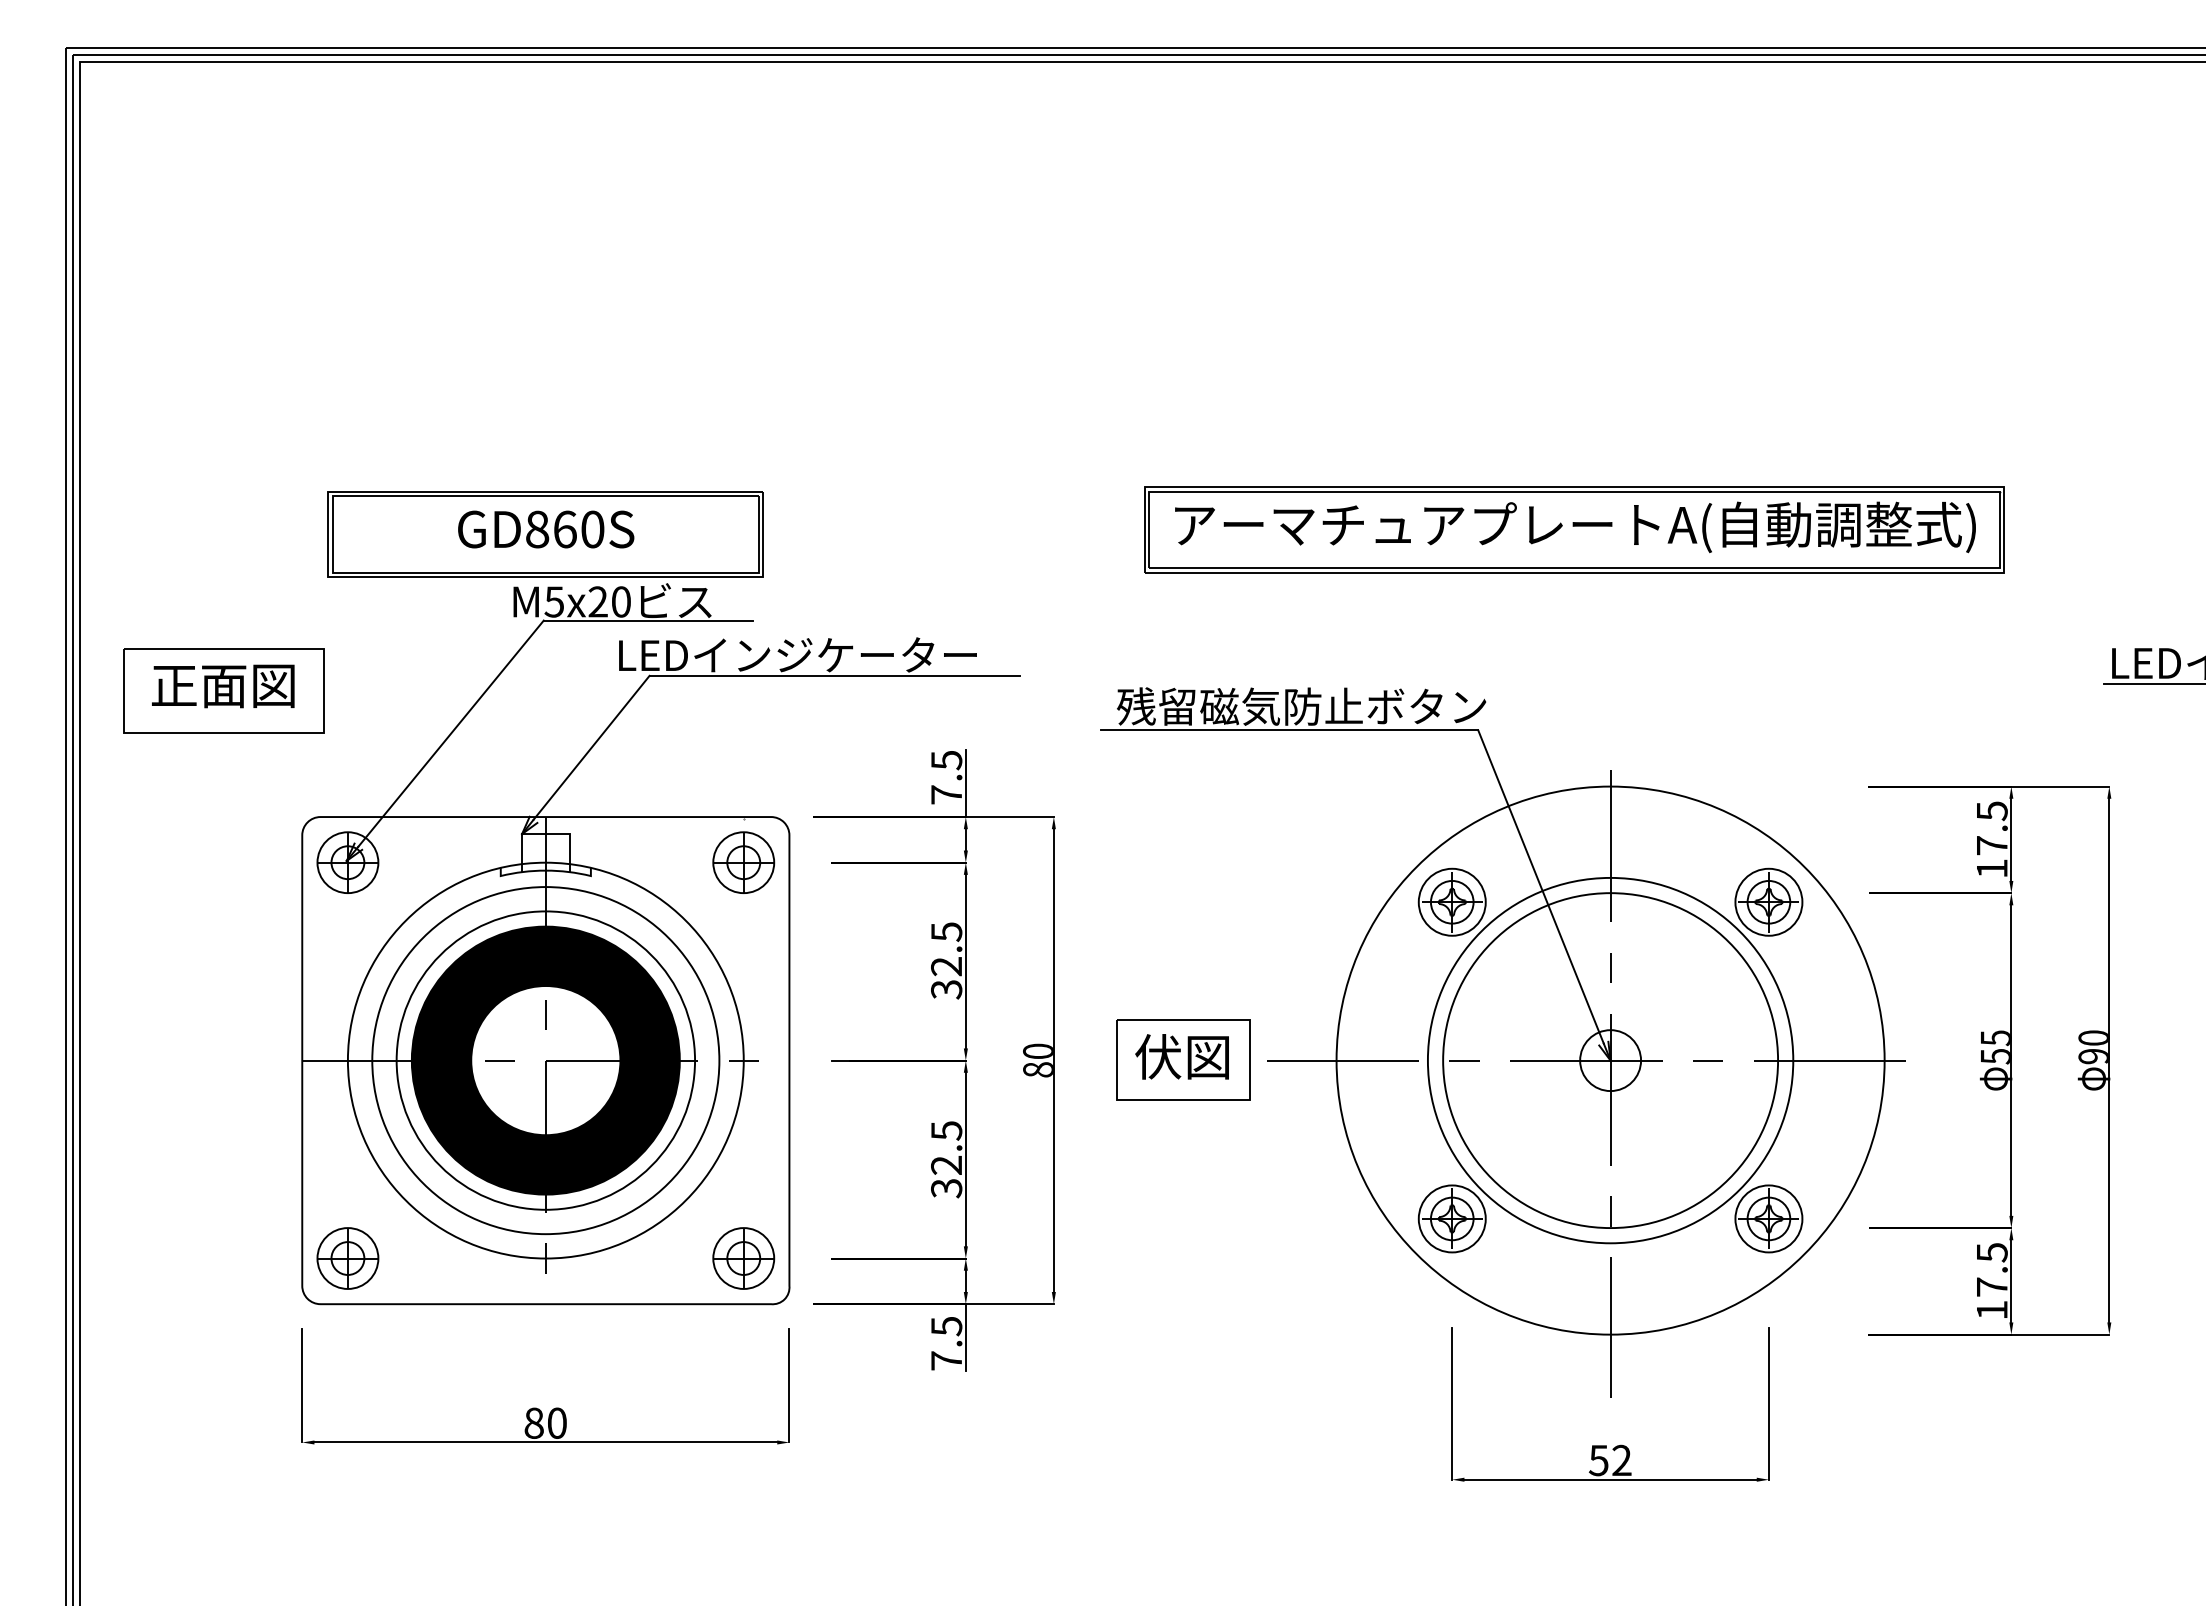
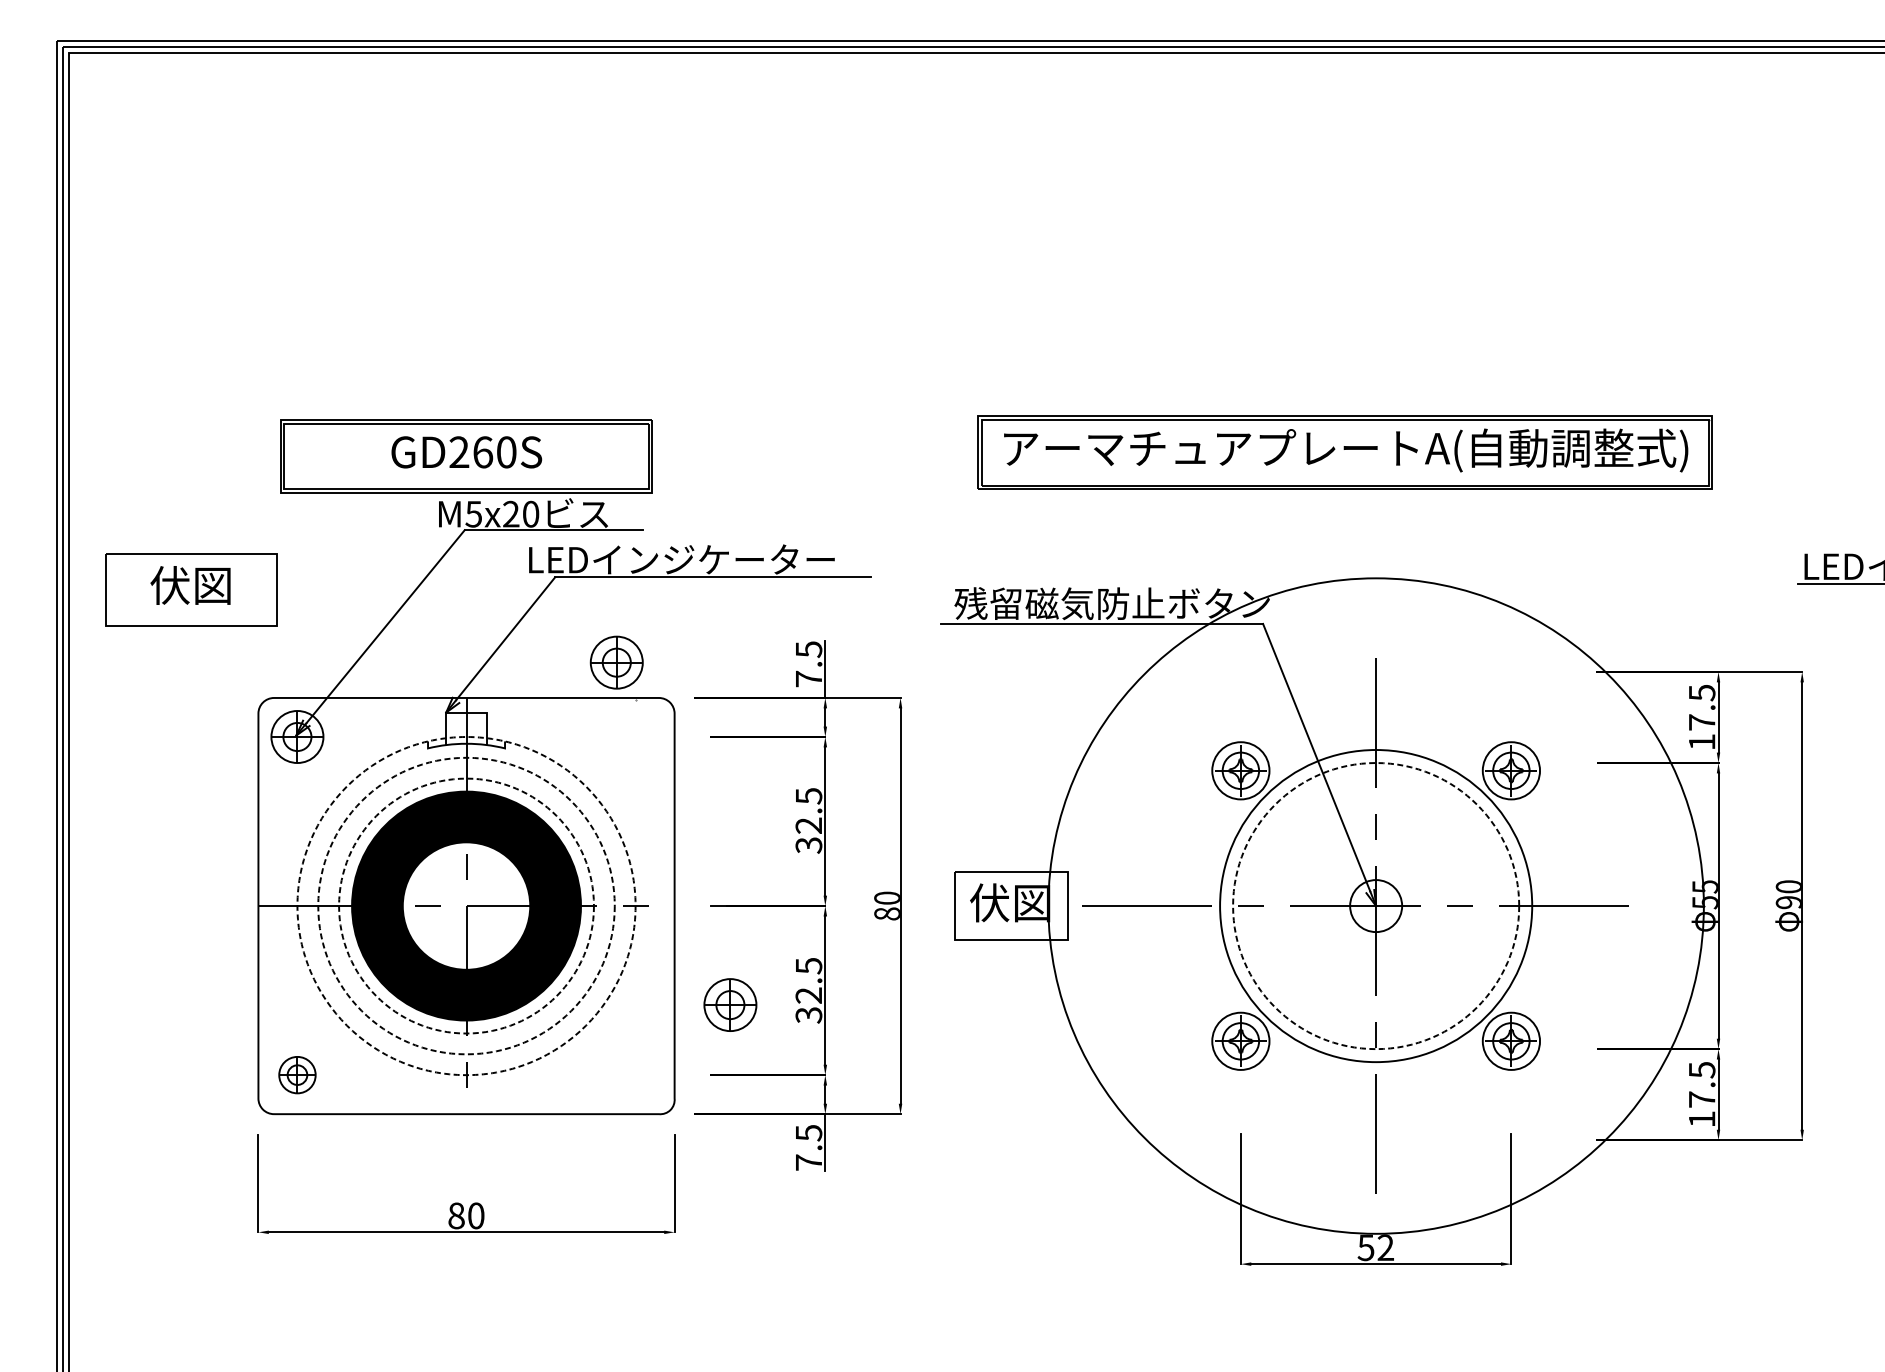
text: (537, 529) -> (459, 452), GD860S -> GD260S
text: (223, 685) -> (191, 585), 正面図 -> 伏図
part: (743, 862) -> (616, 662), moved
circle: (545, 1060) -> (466, 905), solid -> dashed
circle: (545, 1060) -> (466, 905), solid -> dashed
circle: (545, 1060) -> (466, 905), solid -> dashed
circle: (1610, 1060) -> (1376, 905), size x1.4
circle: (1610, 1060) -> (1376, 905), solid -> dashed
part: (347, 1258) -> (297, 1075), size x0.7
part: (743, 1258) -> (730, 1005), moved

